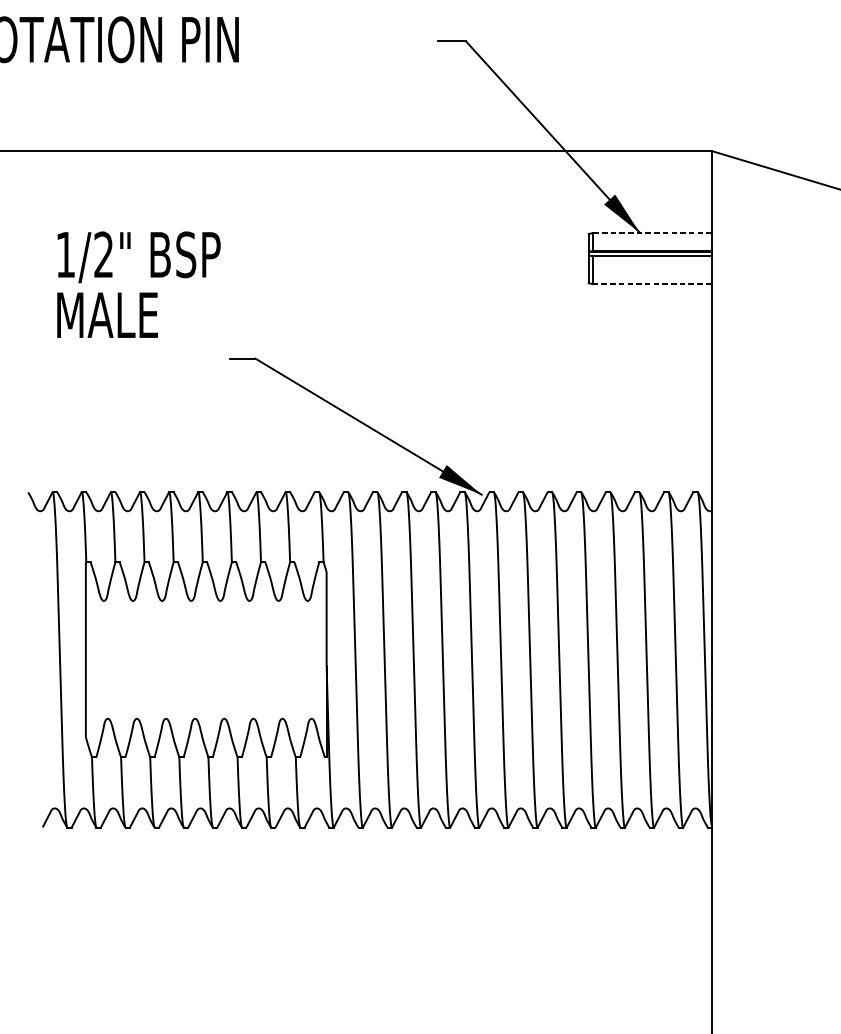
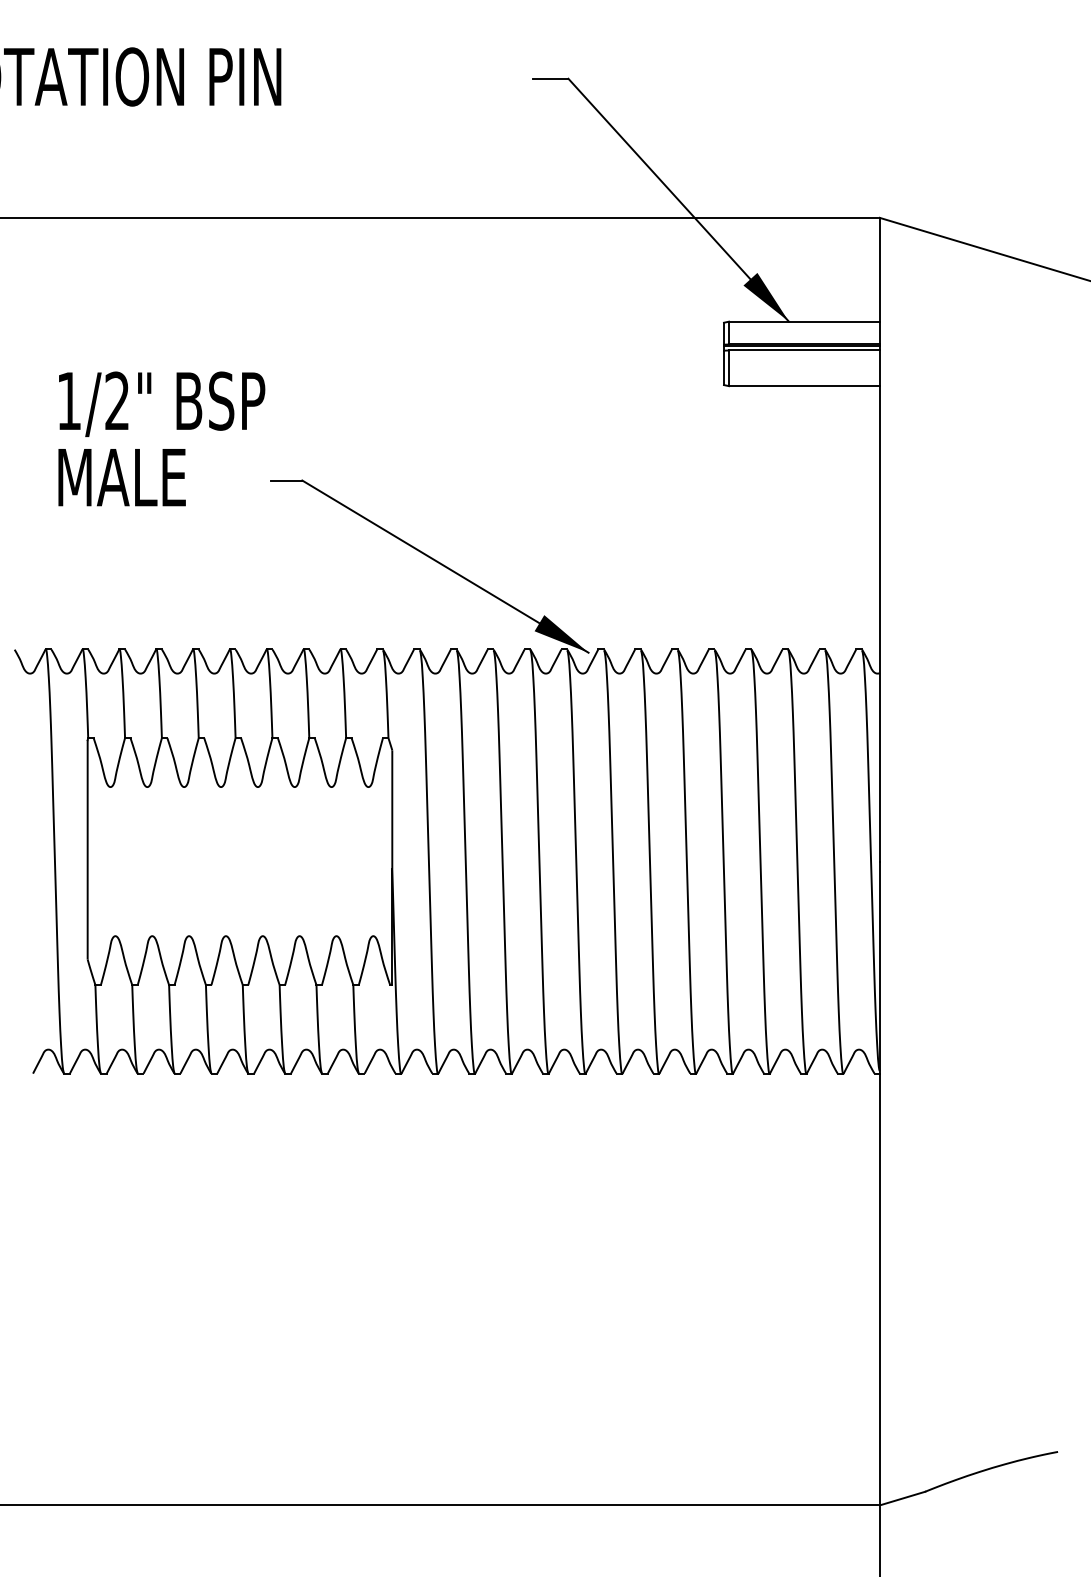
line: (651, 232) -> (803, 321), dashed -> solid
text: (138, 284) -> (161, 438), moved
line: (652, 284) -> (804, 386), dashed -> solid

